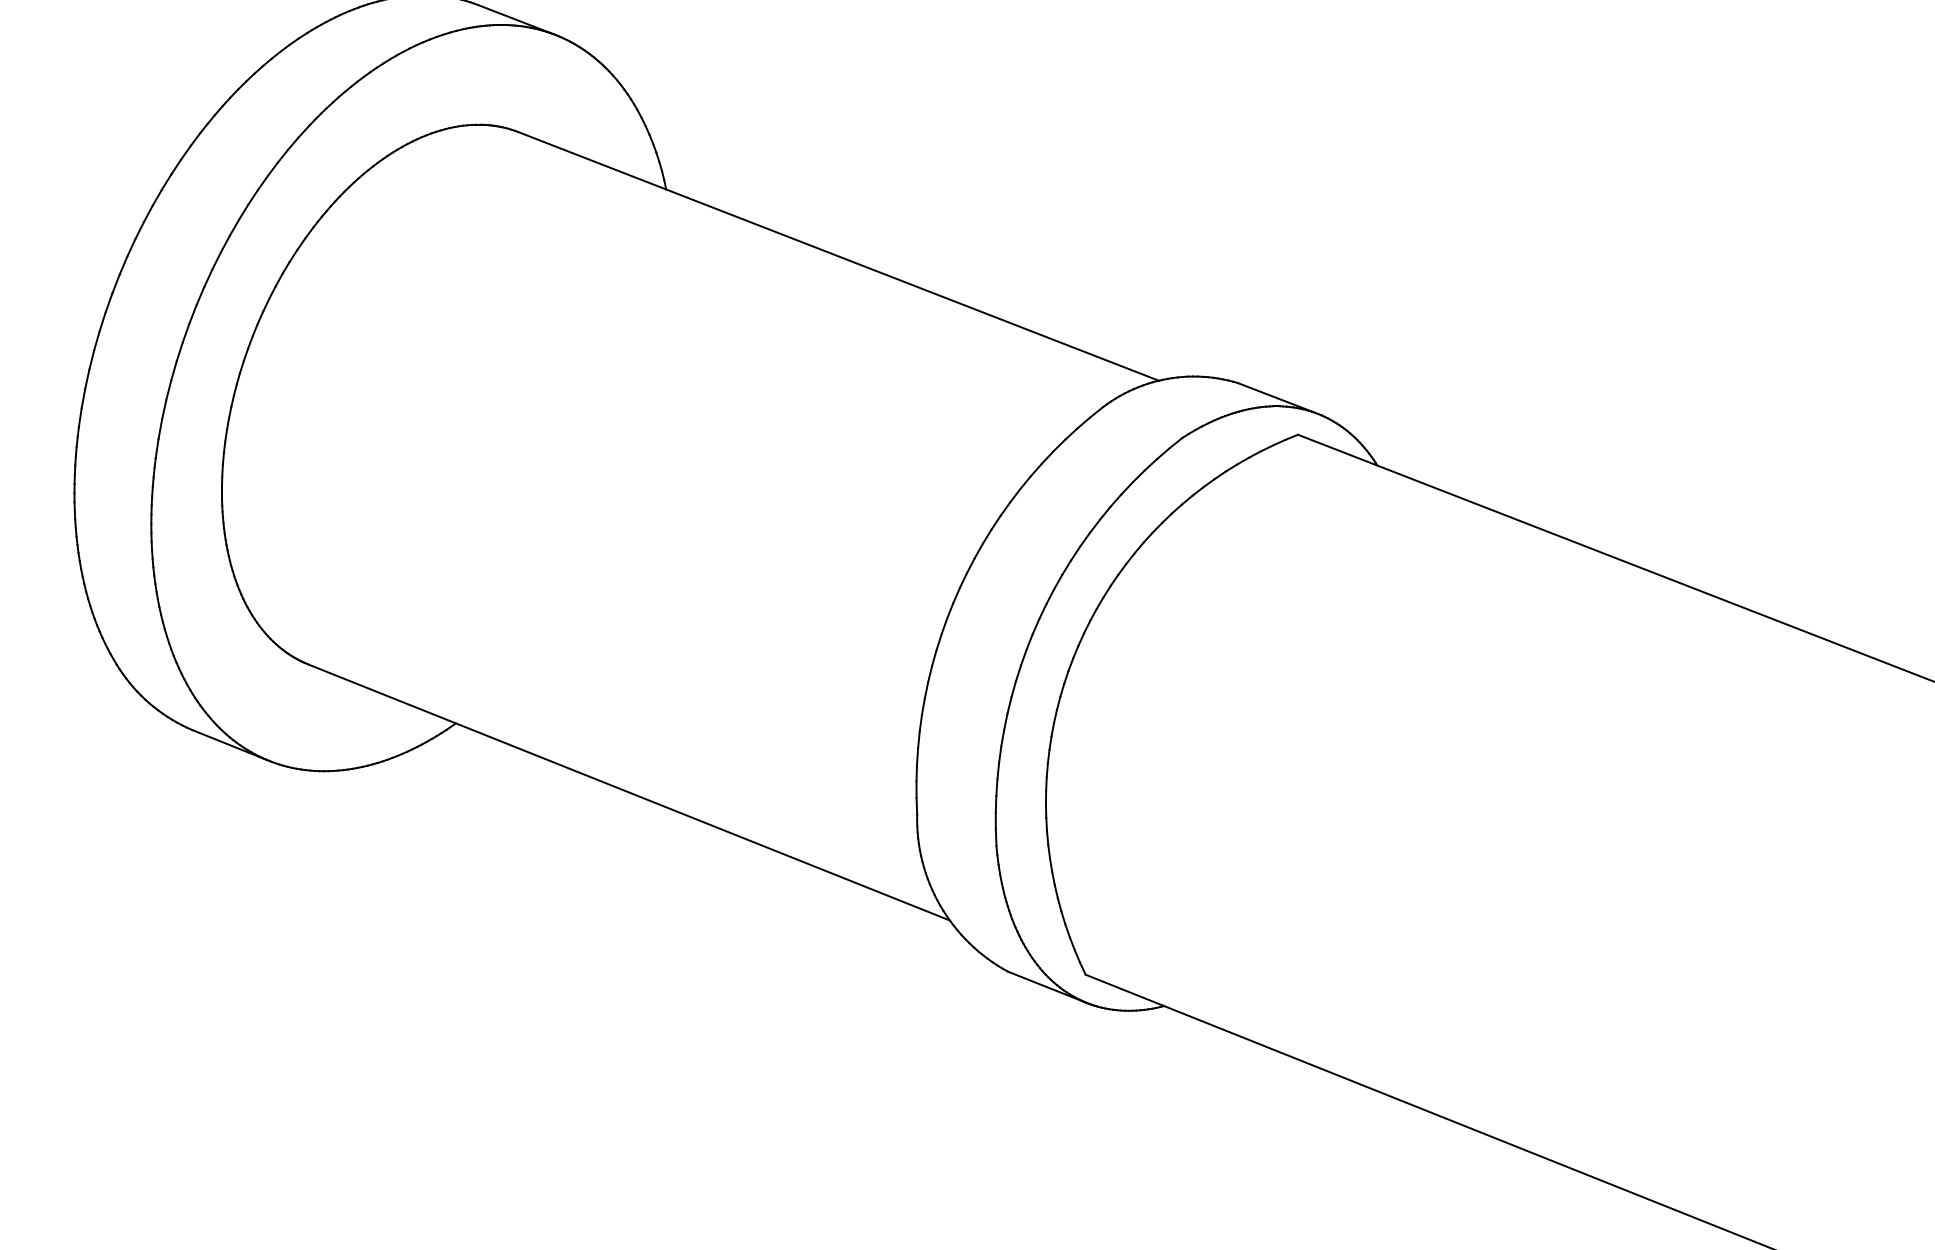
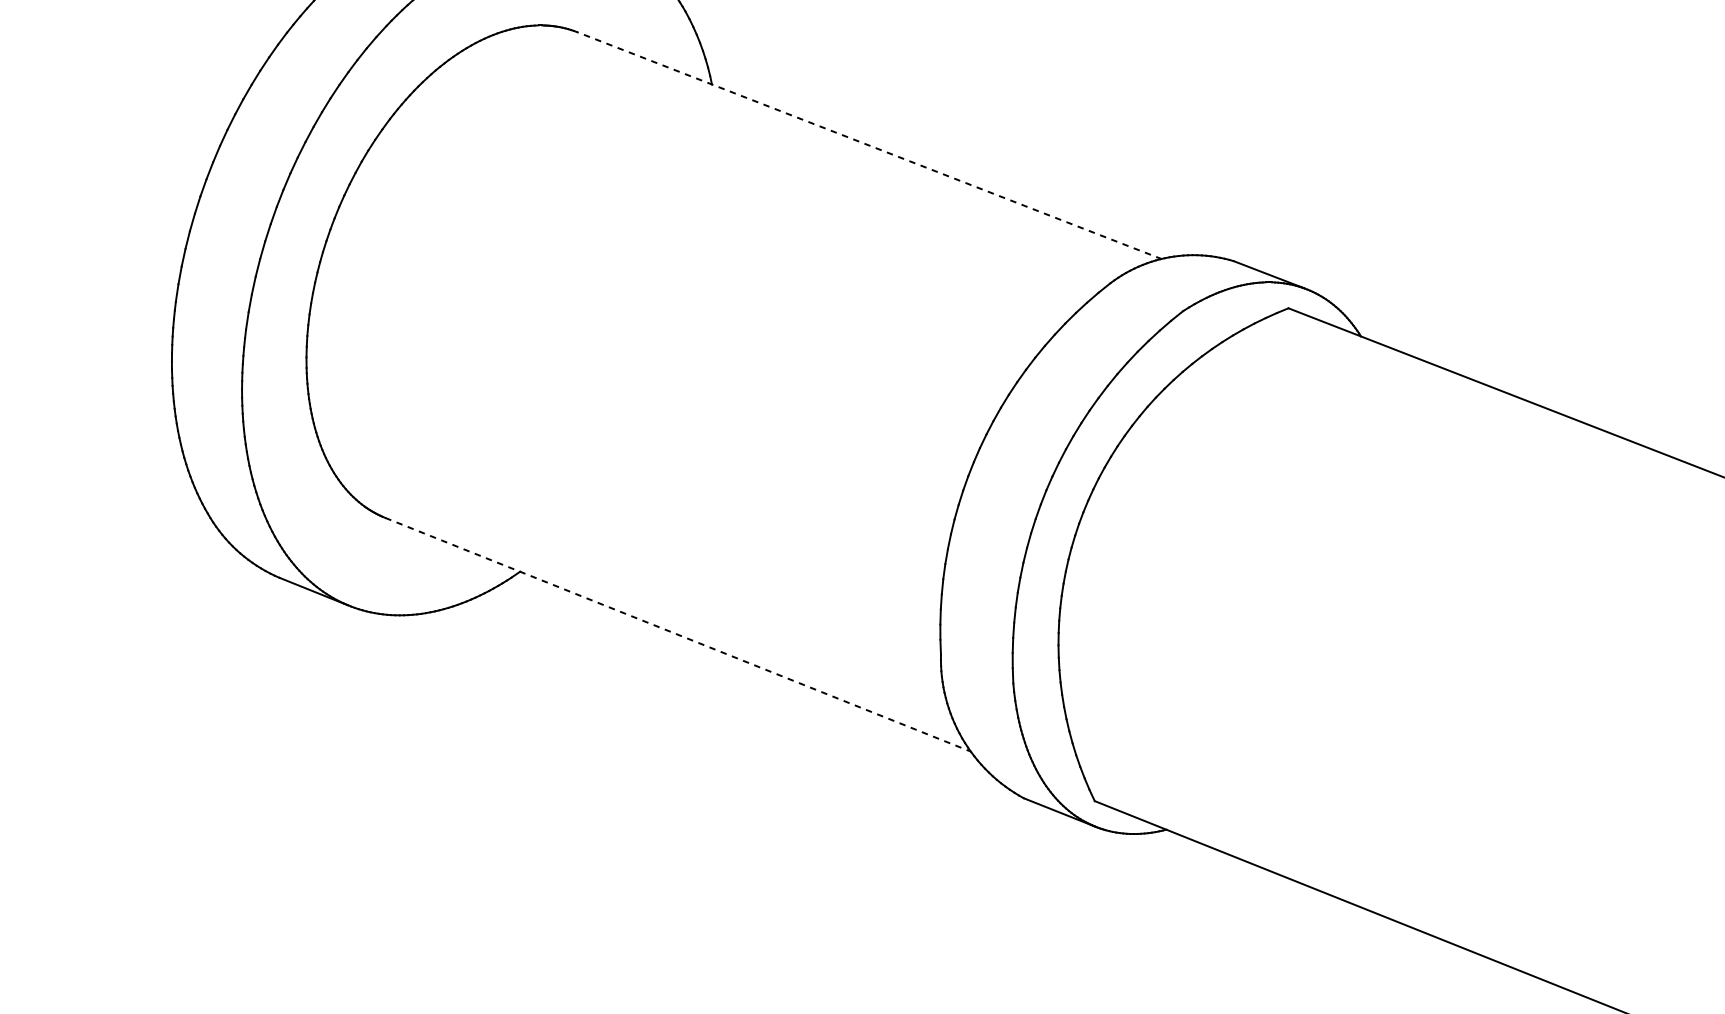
line: (838, 256) -> (869, 145), solid -> dashed
line: (628, 792) -> (677, 634), solid -> dashed

